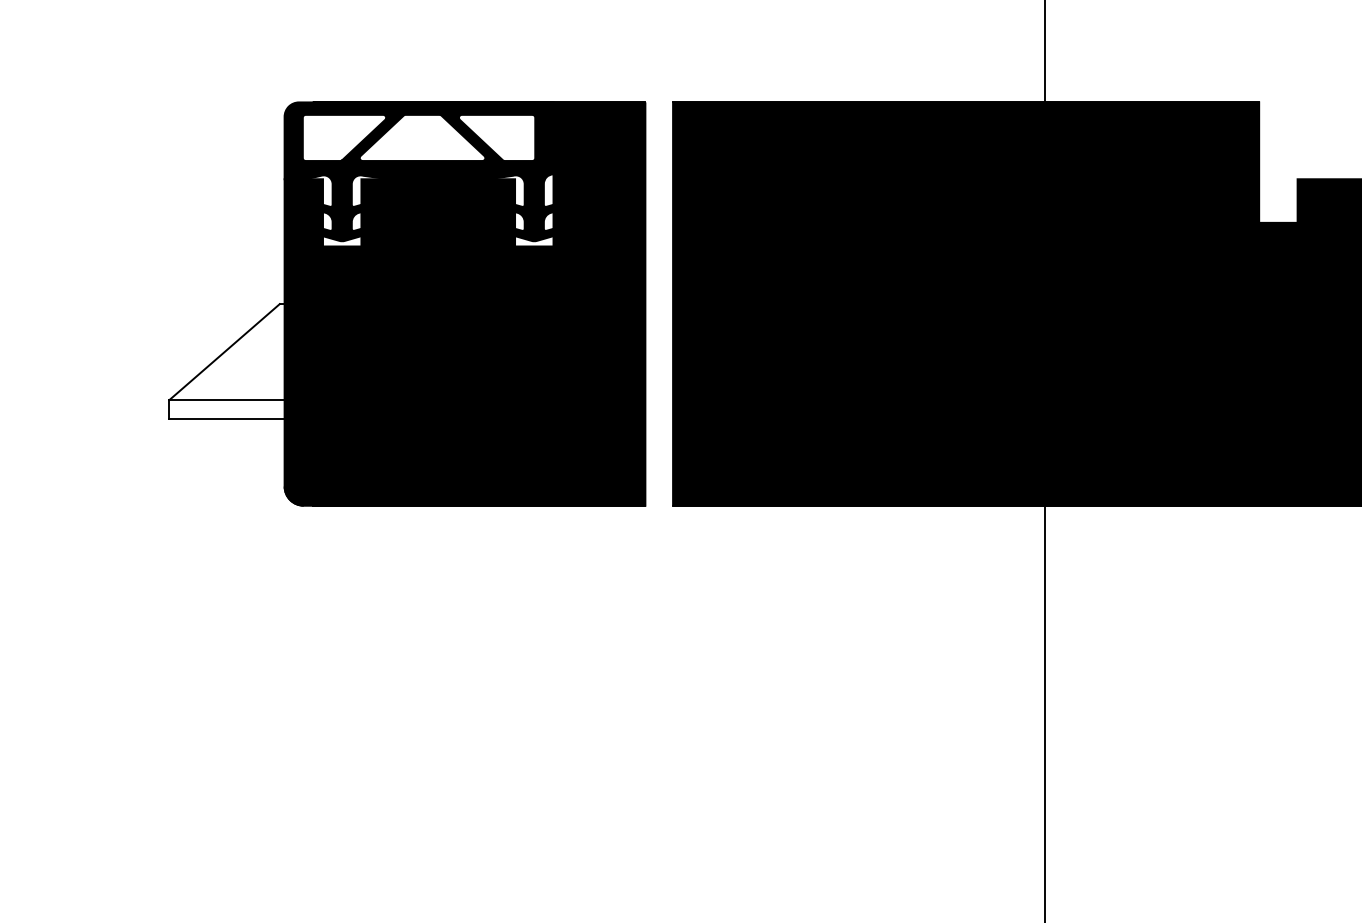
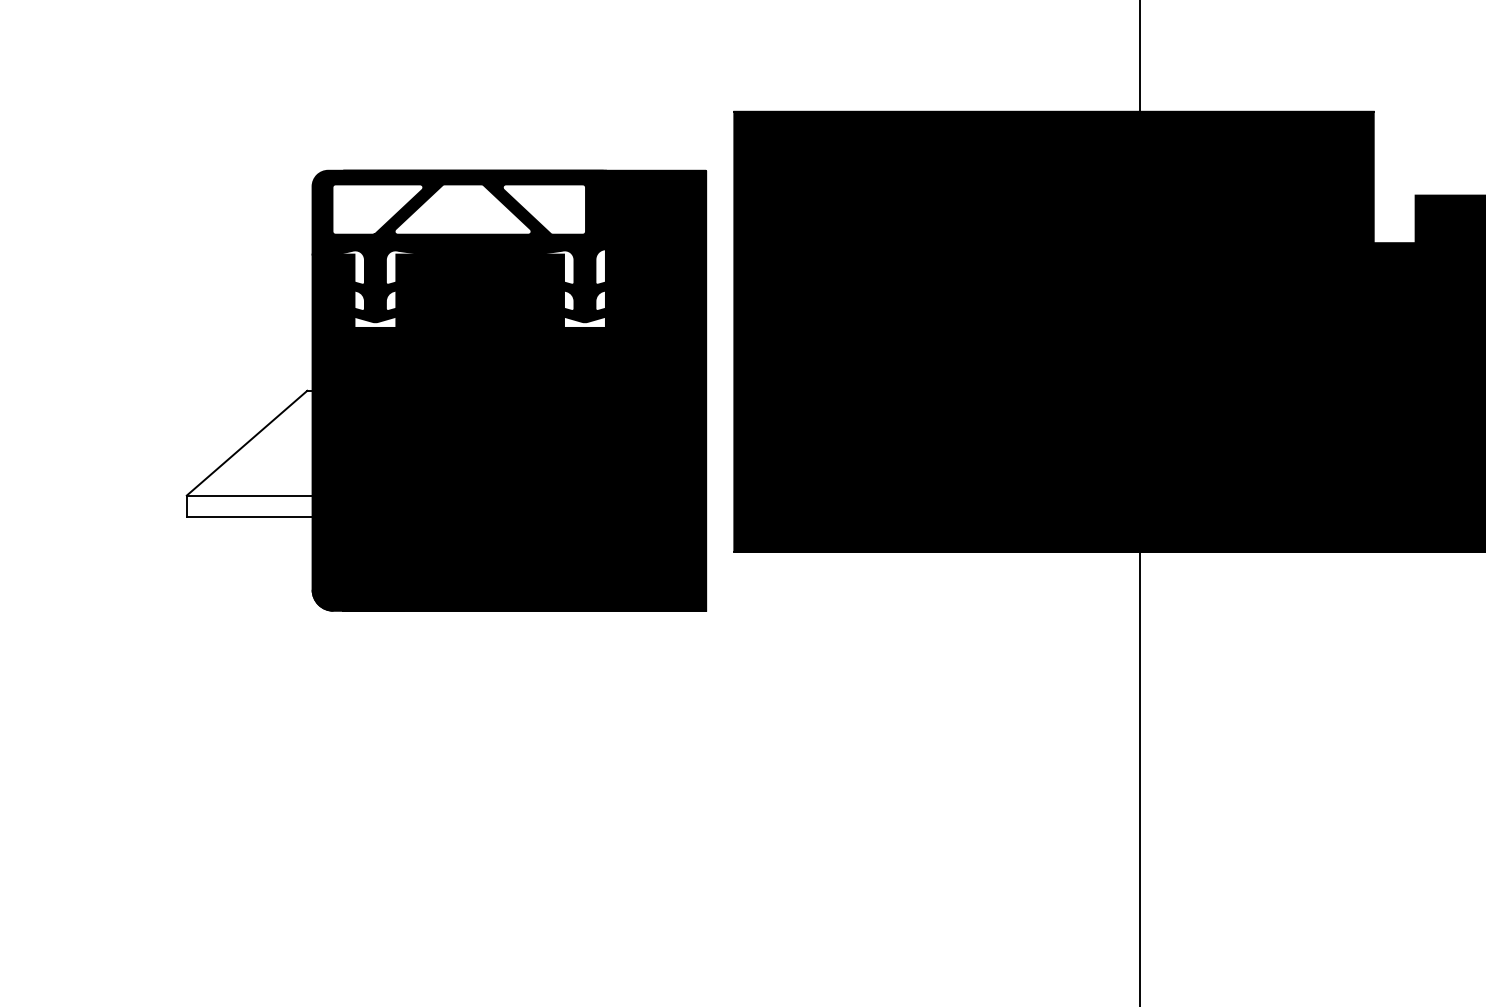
part: (407, 303) -> (446, 390), moved

